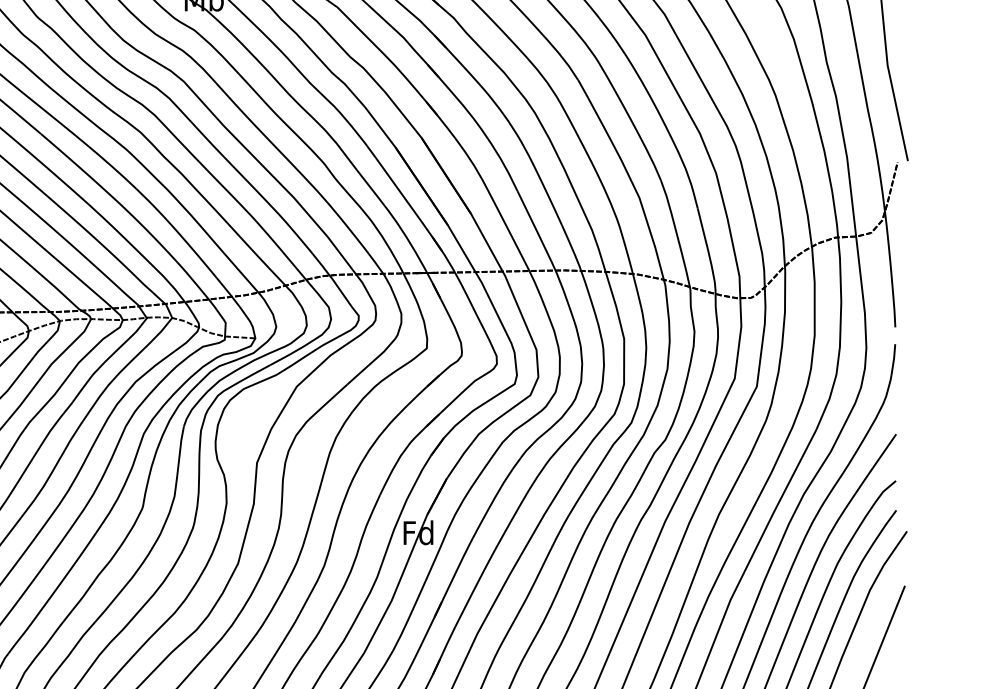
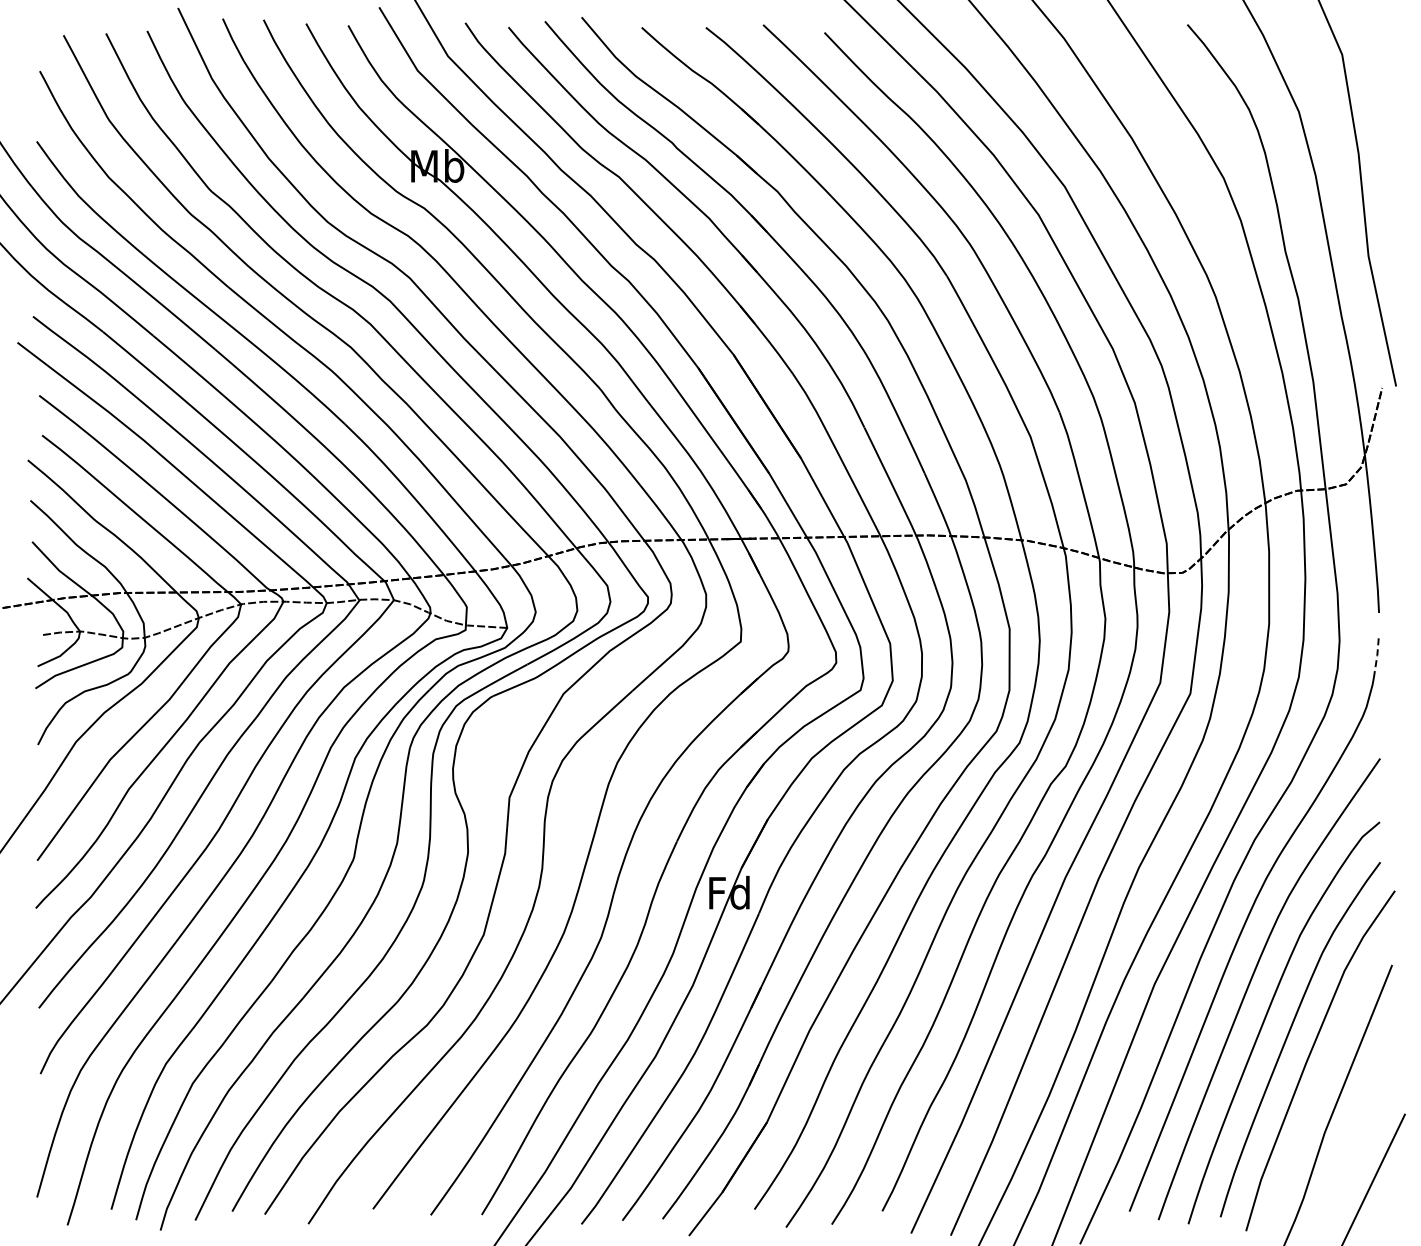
line: (894, 359) -> (1377, 656), solid -> dashed

